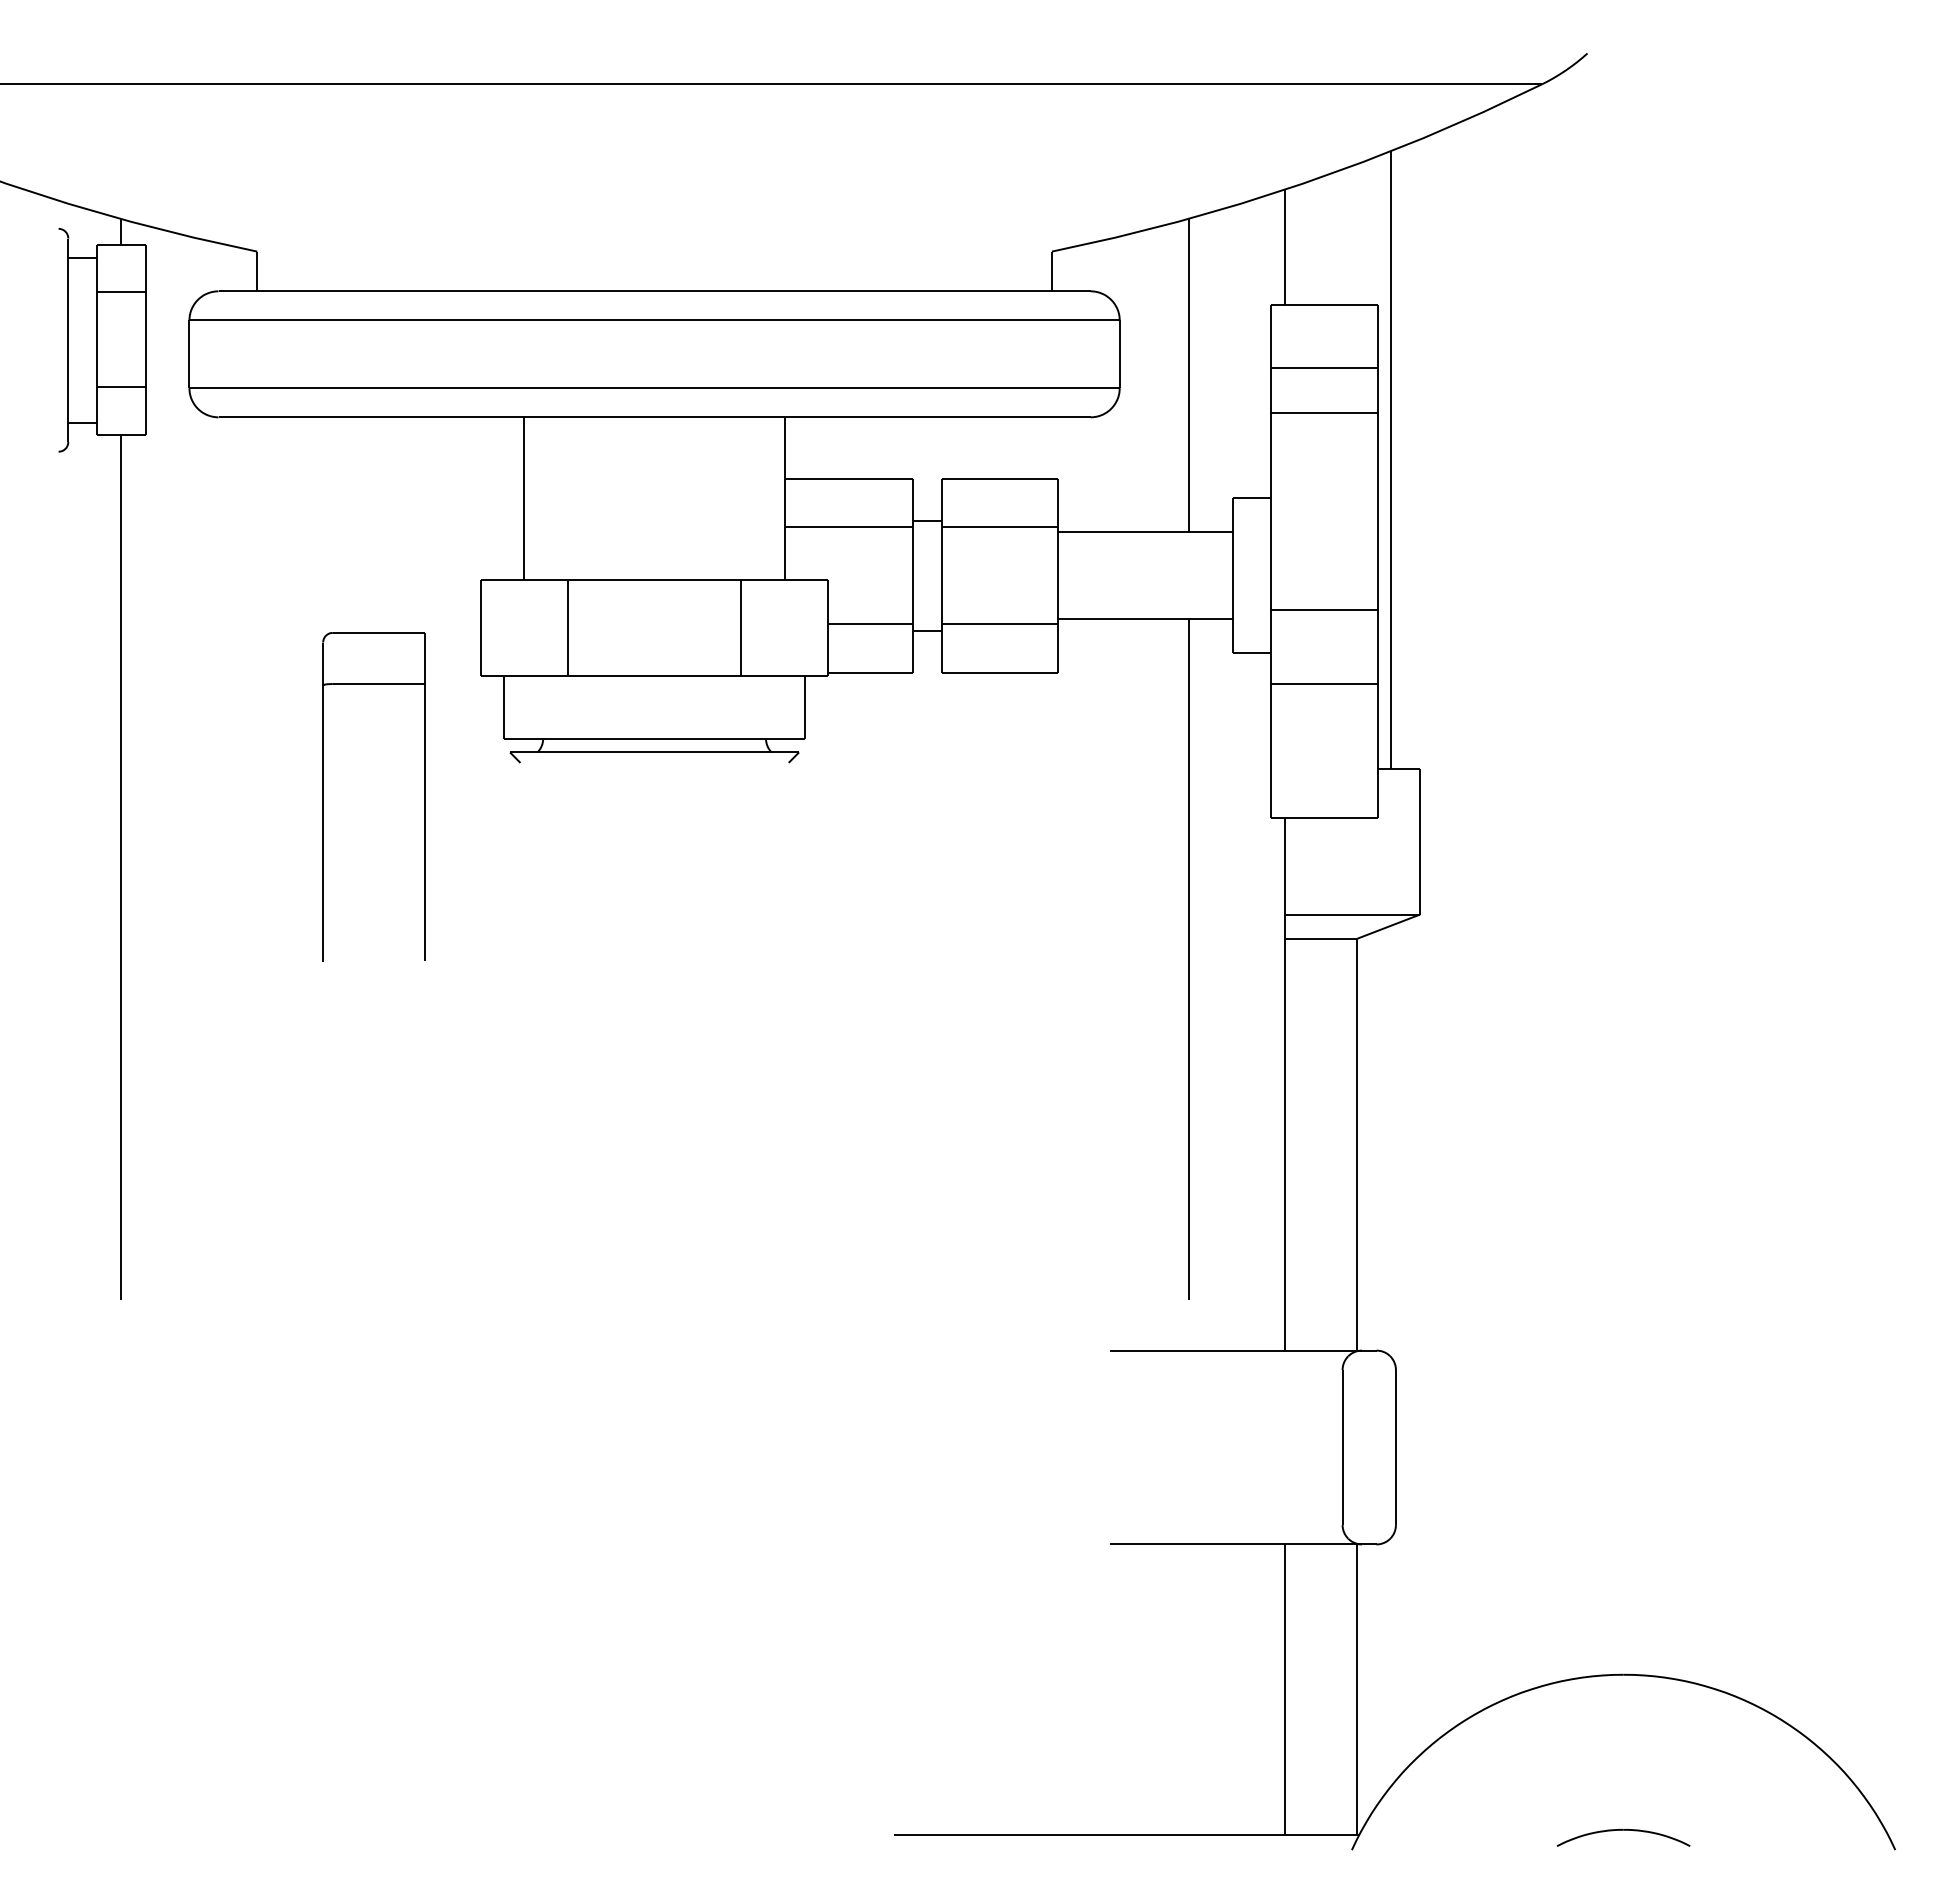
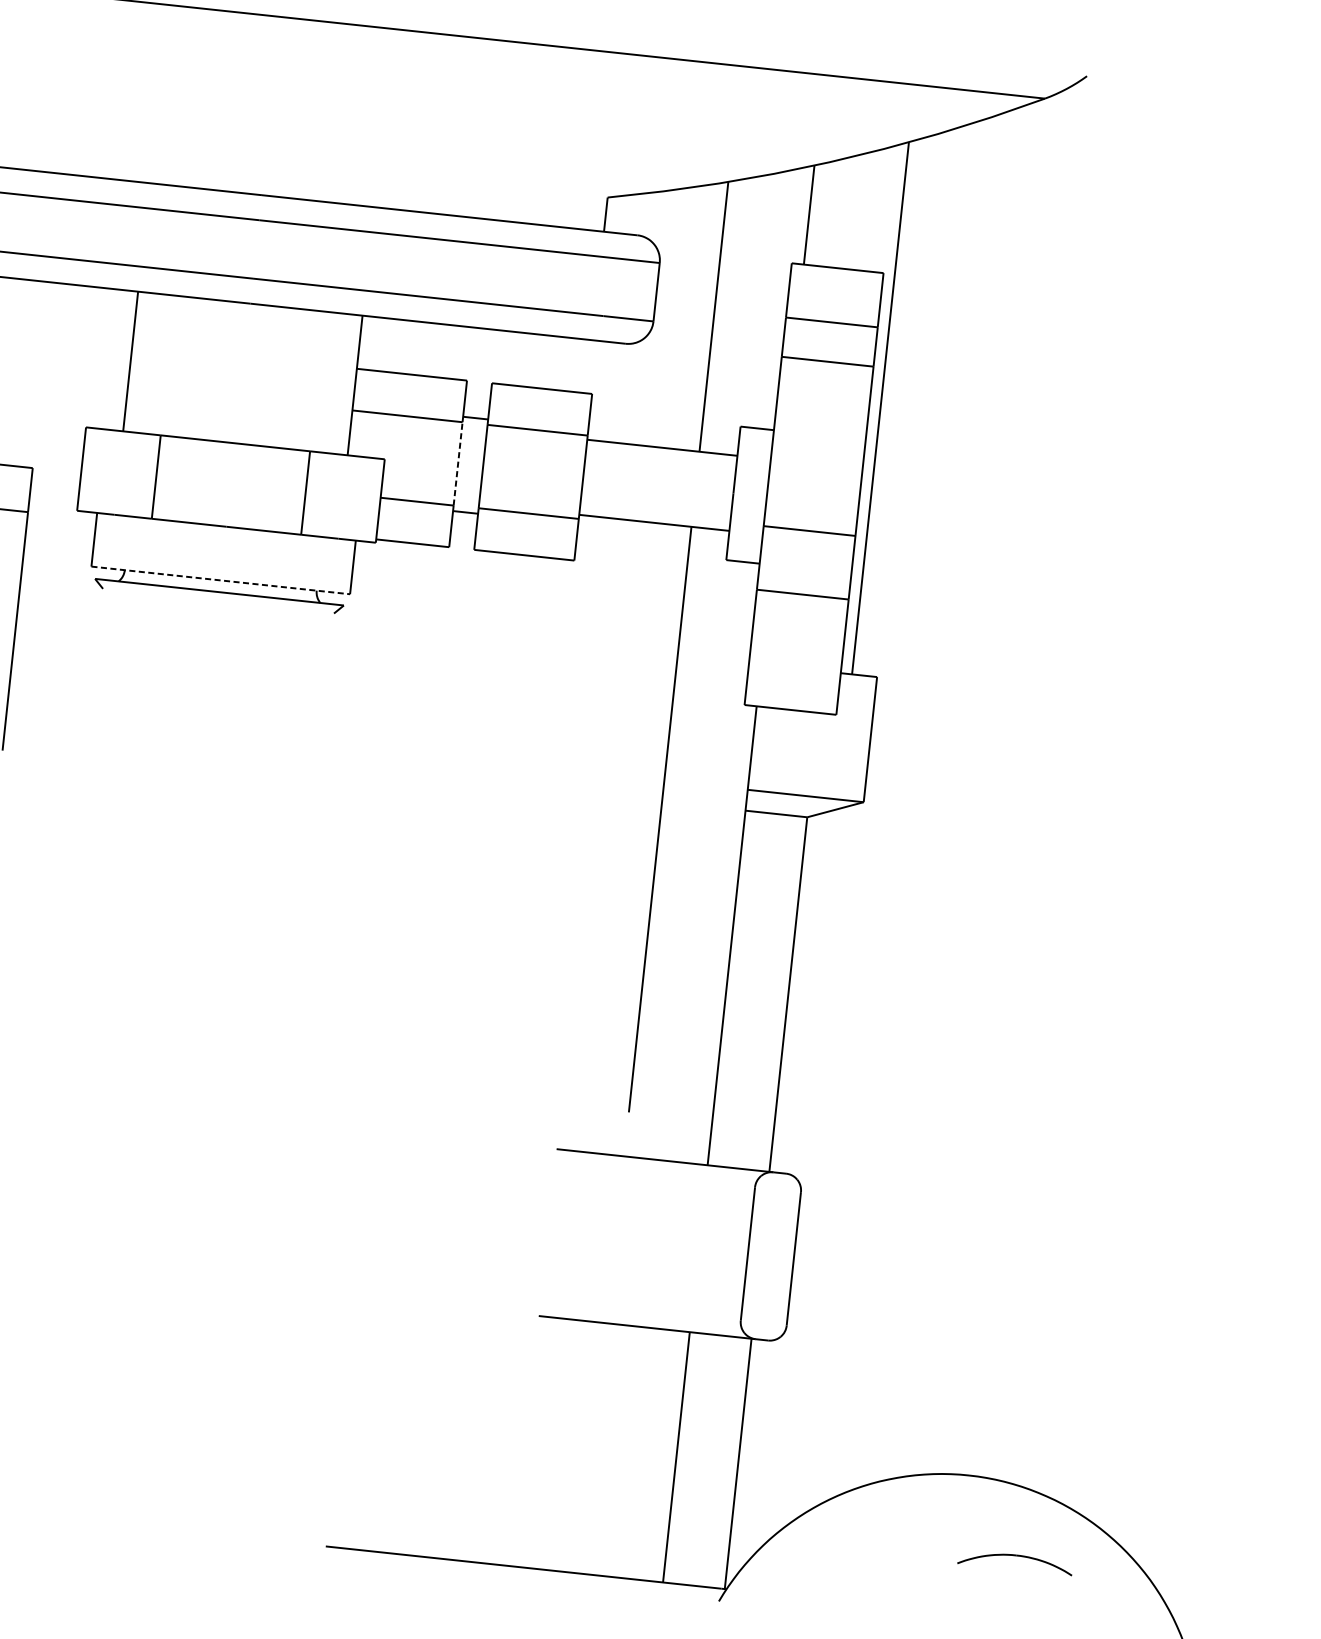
line: (912, 575) -> (457, 463), solid -> dashed
line: (655, 738) -> (221, 580), solid -> dashed
part: (1623, 1830) -> (1016, 1556), moved

